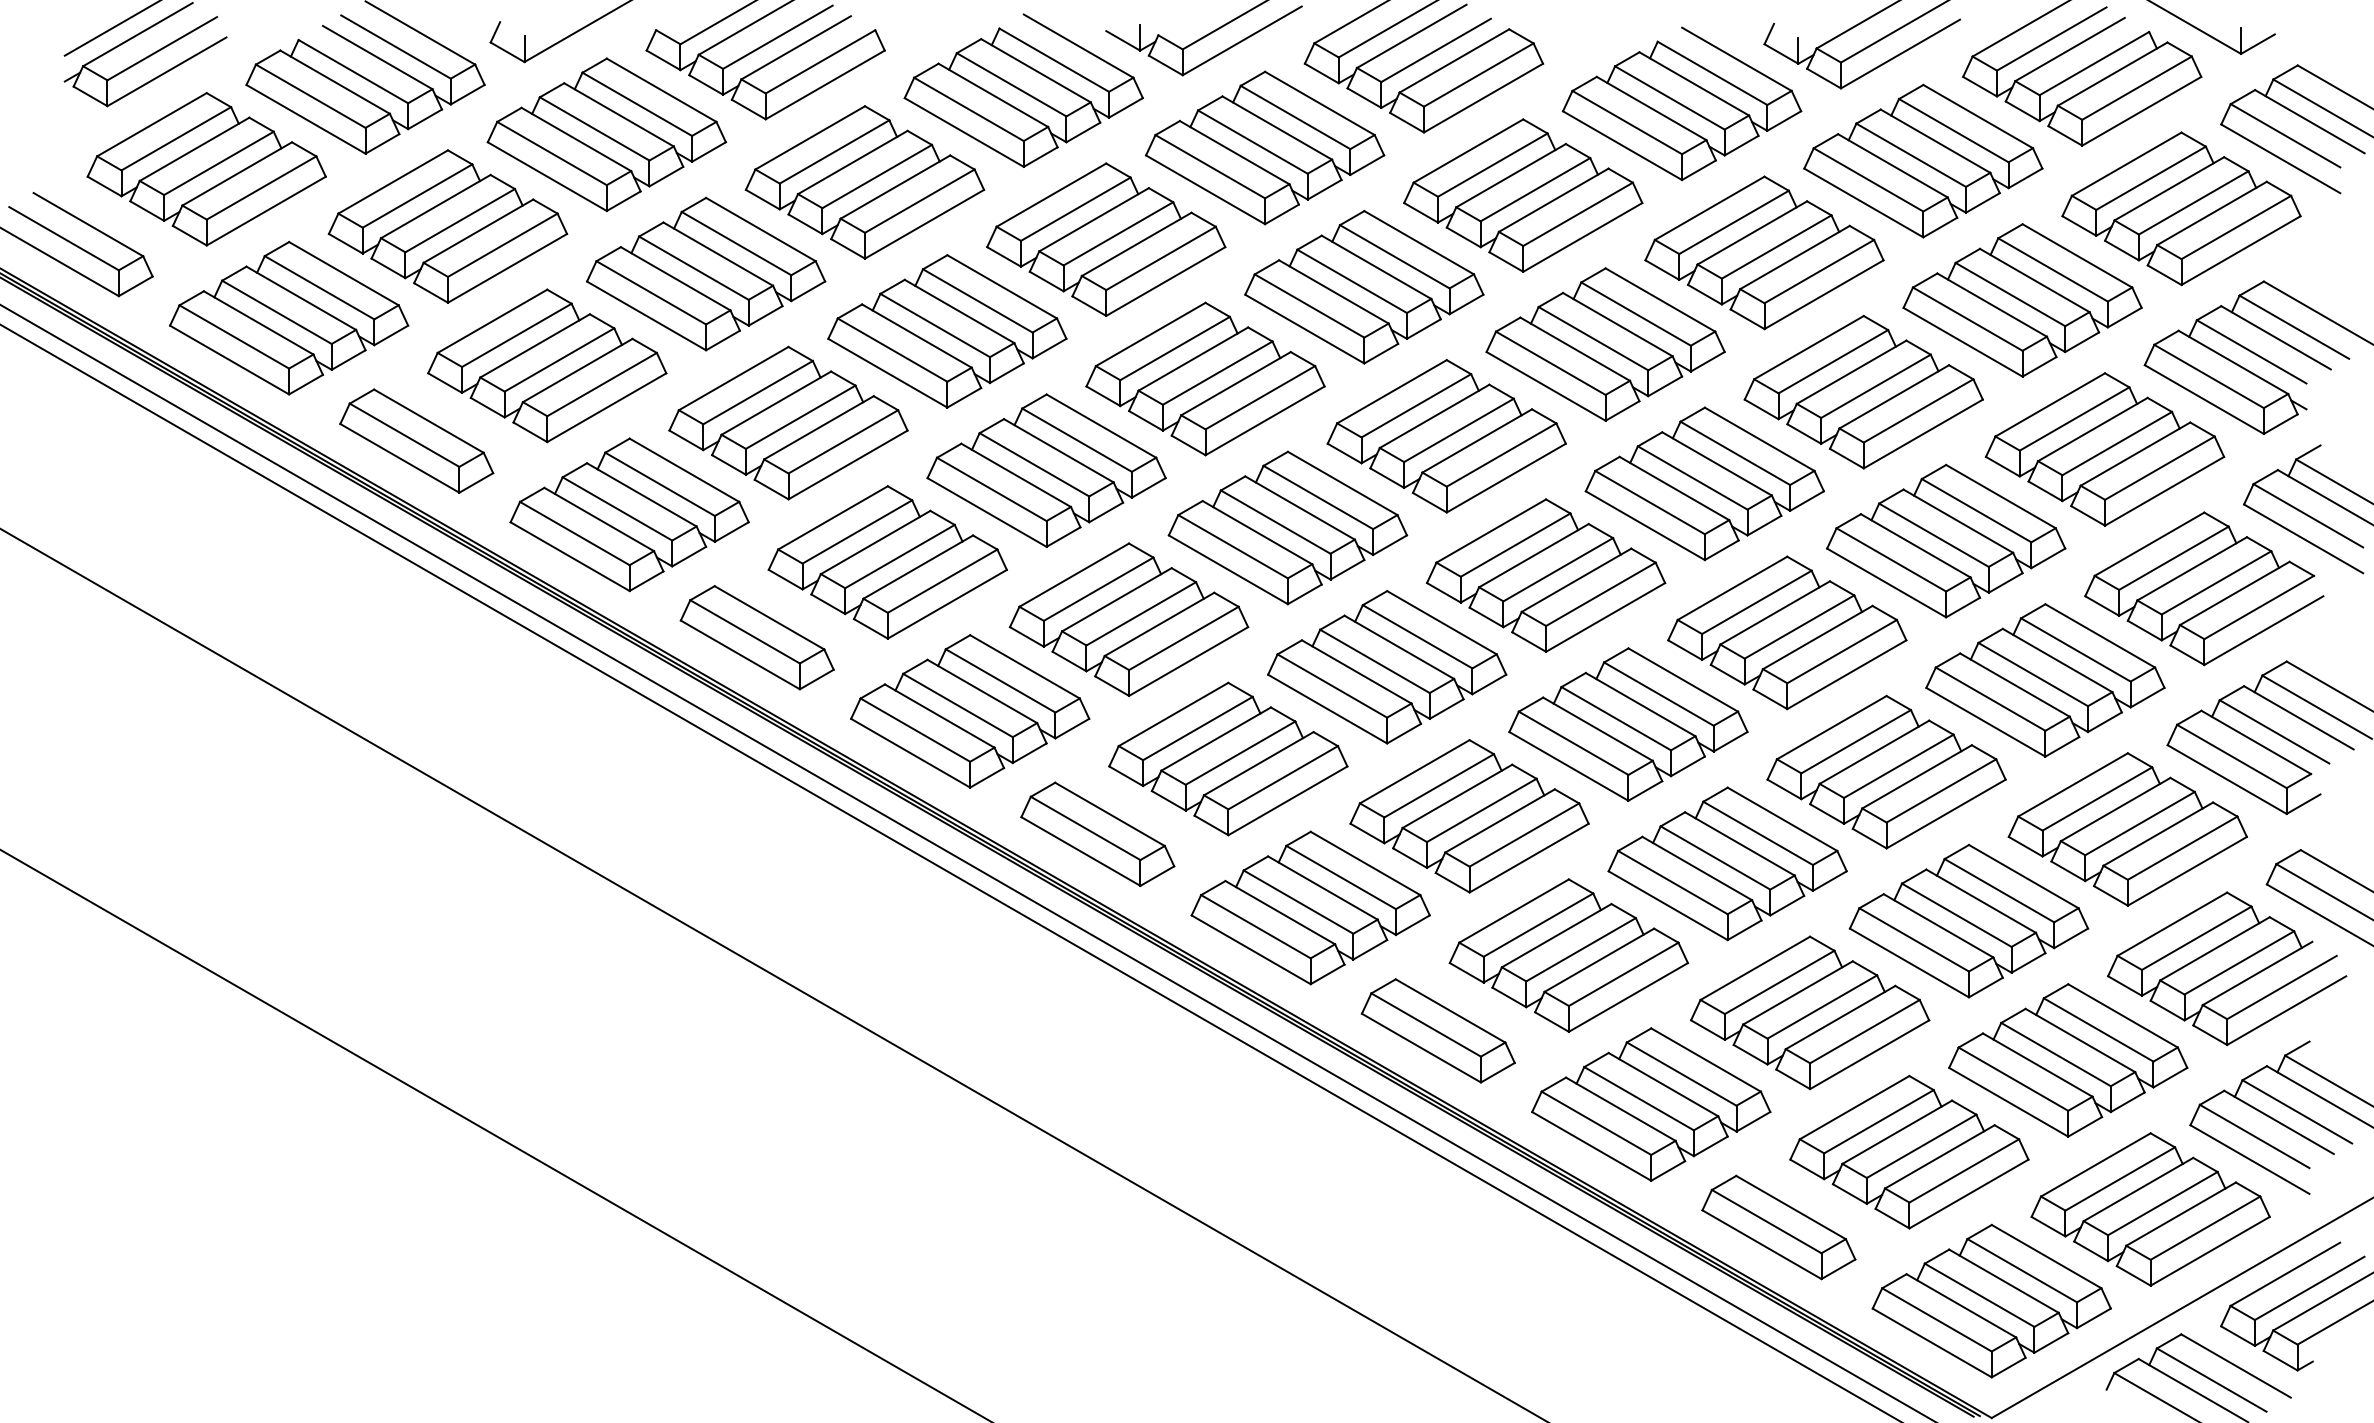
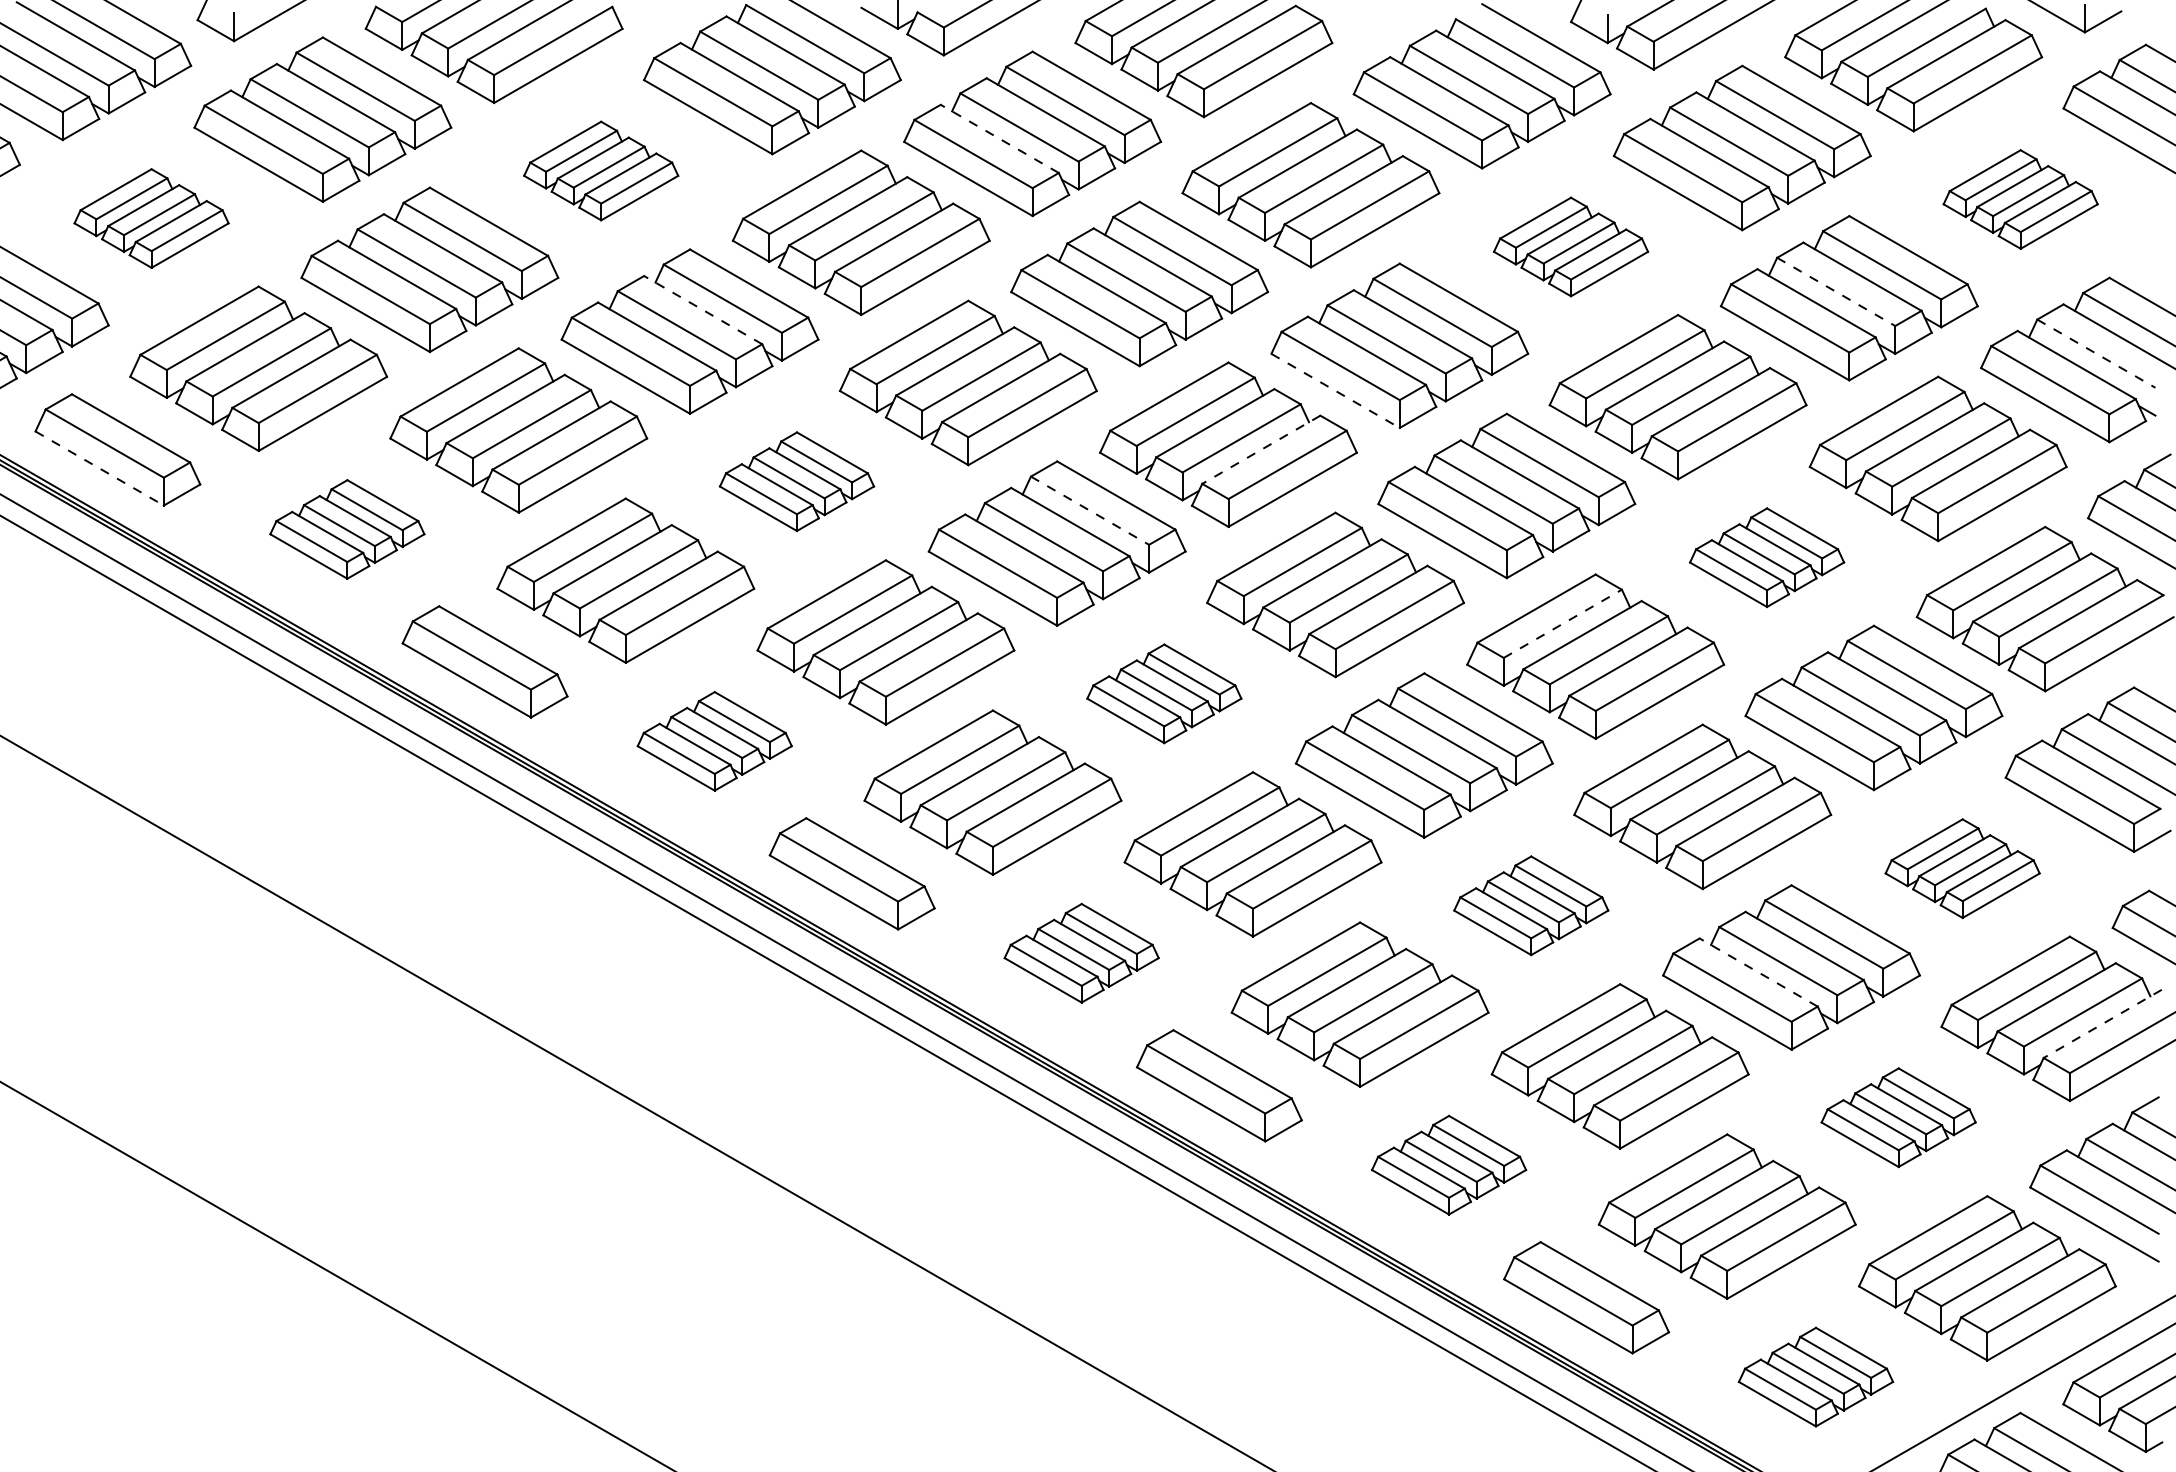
line: (1234, 152) -> (999, 138), solid -> dashed
part: (864, 182) -> (600, 171), size x0.6
part: (2181, 208) -> (2020, 199), size x0.6
part: (447, 226) -> (151, 218), size x0.6
part: (1764, 252) -> (1571, 246), size x0.6
line: (2010, 294) -> (1836, 291), solid -> dashed
line: (959, 311) -> (703, 310), solid -> dashed
line: (2252, 352) -> (2097, 354), solid -> dashed
line: (1546, 386) -> (1336, 391), solid -> dashed
line: (1476, 441) -> (1260, 450), solid -> dashed
line: (399, 458) -> (99, 468), solid -> dashed
part: (1046, 470) -> (796, 481), size x0.6
line: (1318, 497) -> (1090, 510), solid -> dashed
part: (629, 514) -> (347, 529), size x0.6
part: (1946, 540) -> (1767, 557), size x0.6
line: (1757, 602) -> (1563, 623), solid -> dashed
part: (1387, 667) -> (1164, 694), size x0.6
part: (970, 711) -> (714, 741), size x0.6
part: (2127, 829) -> (1962, 868), size x0.6
part: (1727, 863) -> (1531, 905), size x0.6
part: (1310, 907) -> (1081, 952), size x0.6
line: (1938, 925) -> (1758, 972), solid -> dashed
line: (2257, 973) -> (2102, 1023), solid -> dashed
part: (2068, 1060) -> (1898, 1117), size x0.6
part: (1651, 1104) -> (1449, 1165), size x0.6
part: (1991, 1300) -> (1815, 1376), size x0.6

